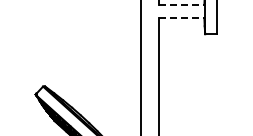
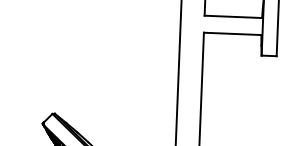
line: (181, 4) -> (232, 16), dashed -> solid
line: (181, 18) -> (232, 34), dashed -> solid

